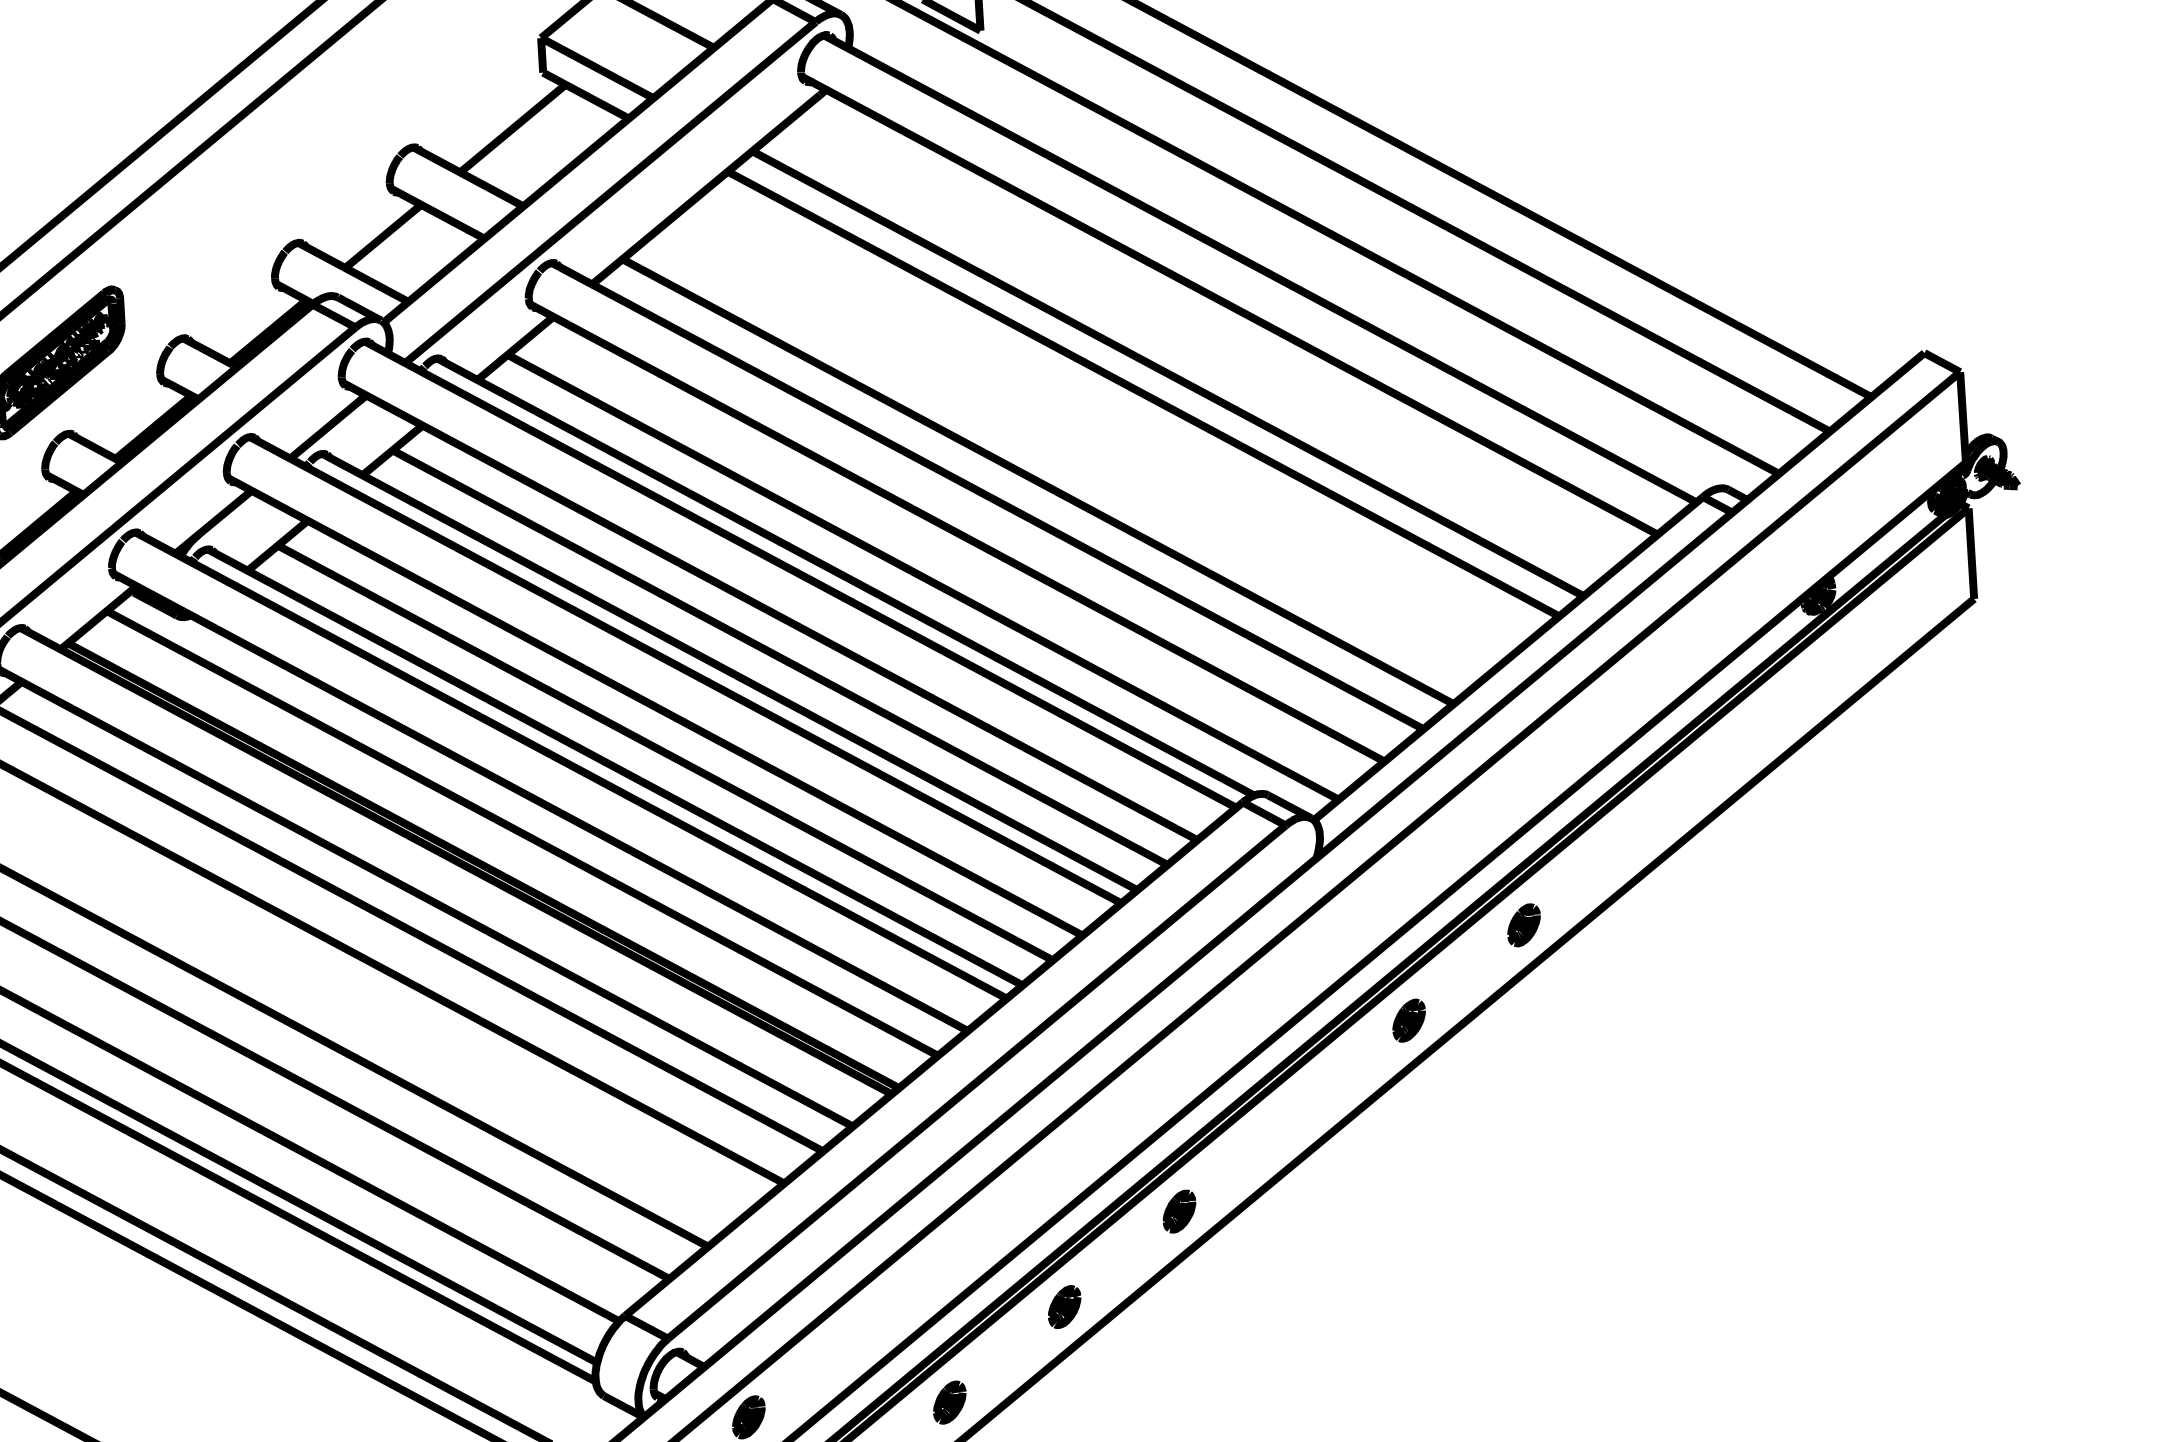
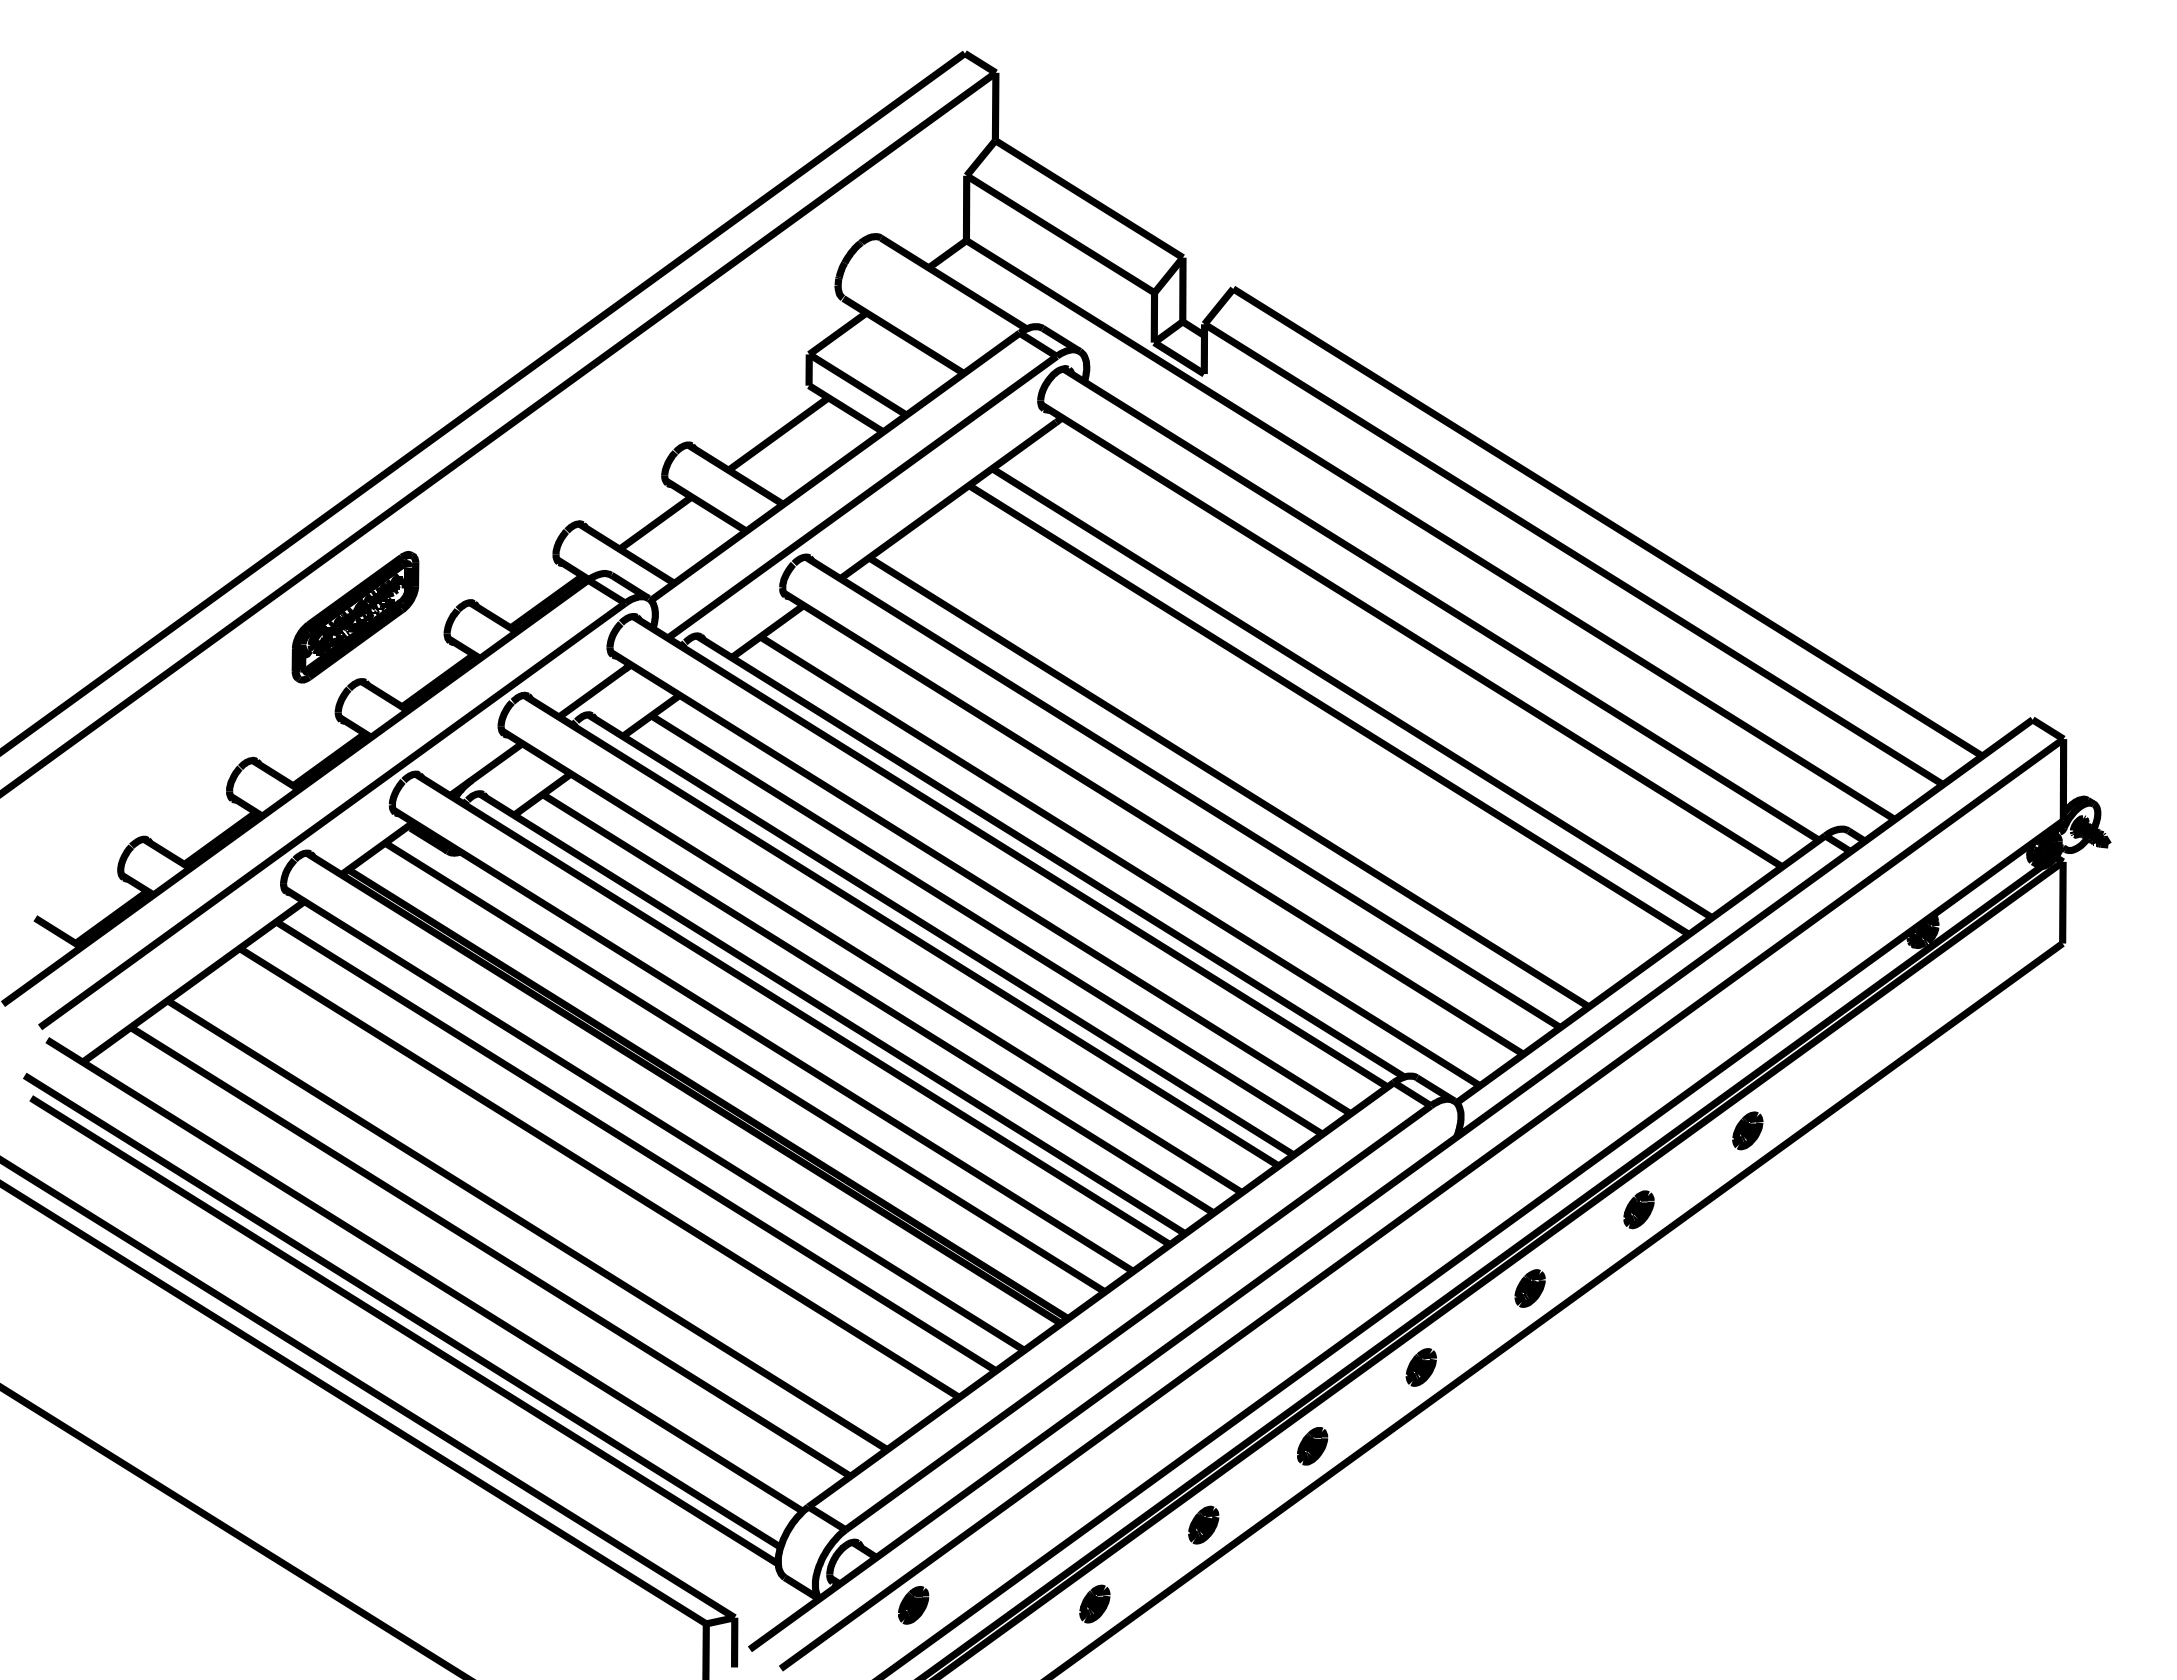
part: (1638, 829) -> (1747, 1130), added
part: (1293, 1116) -> (1420, 1367), added

